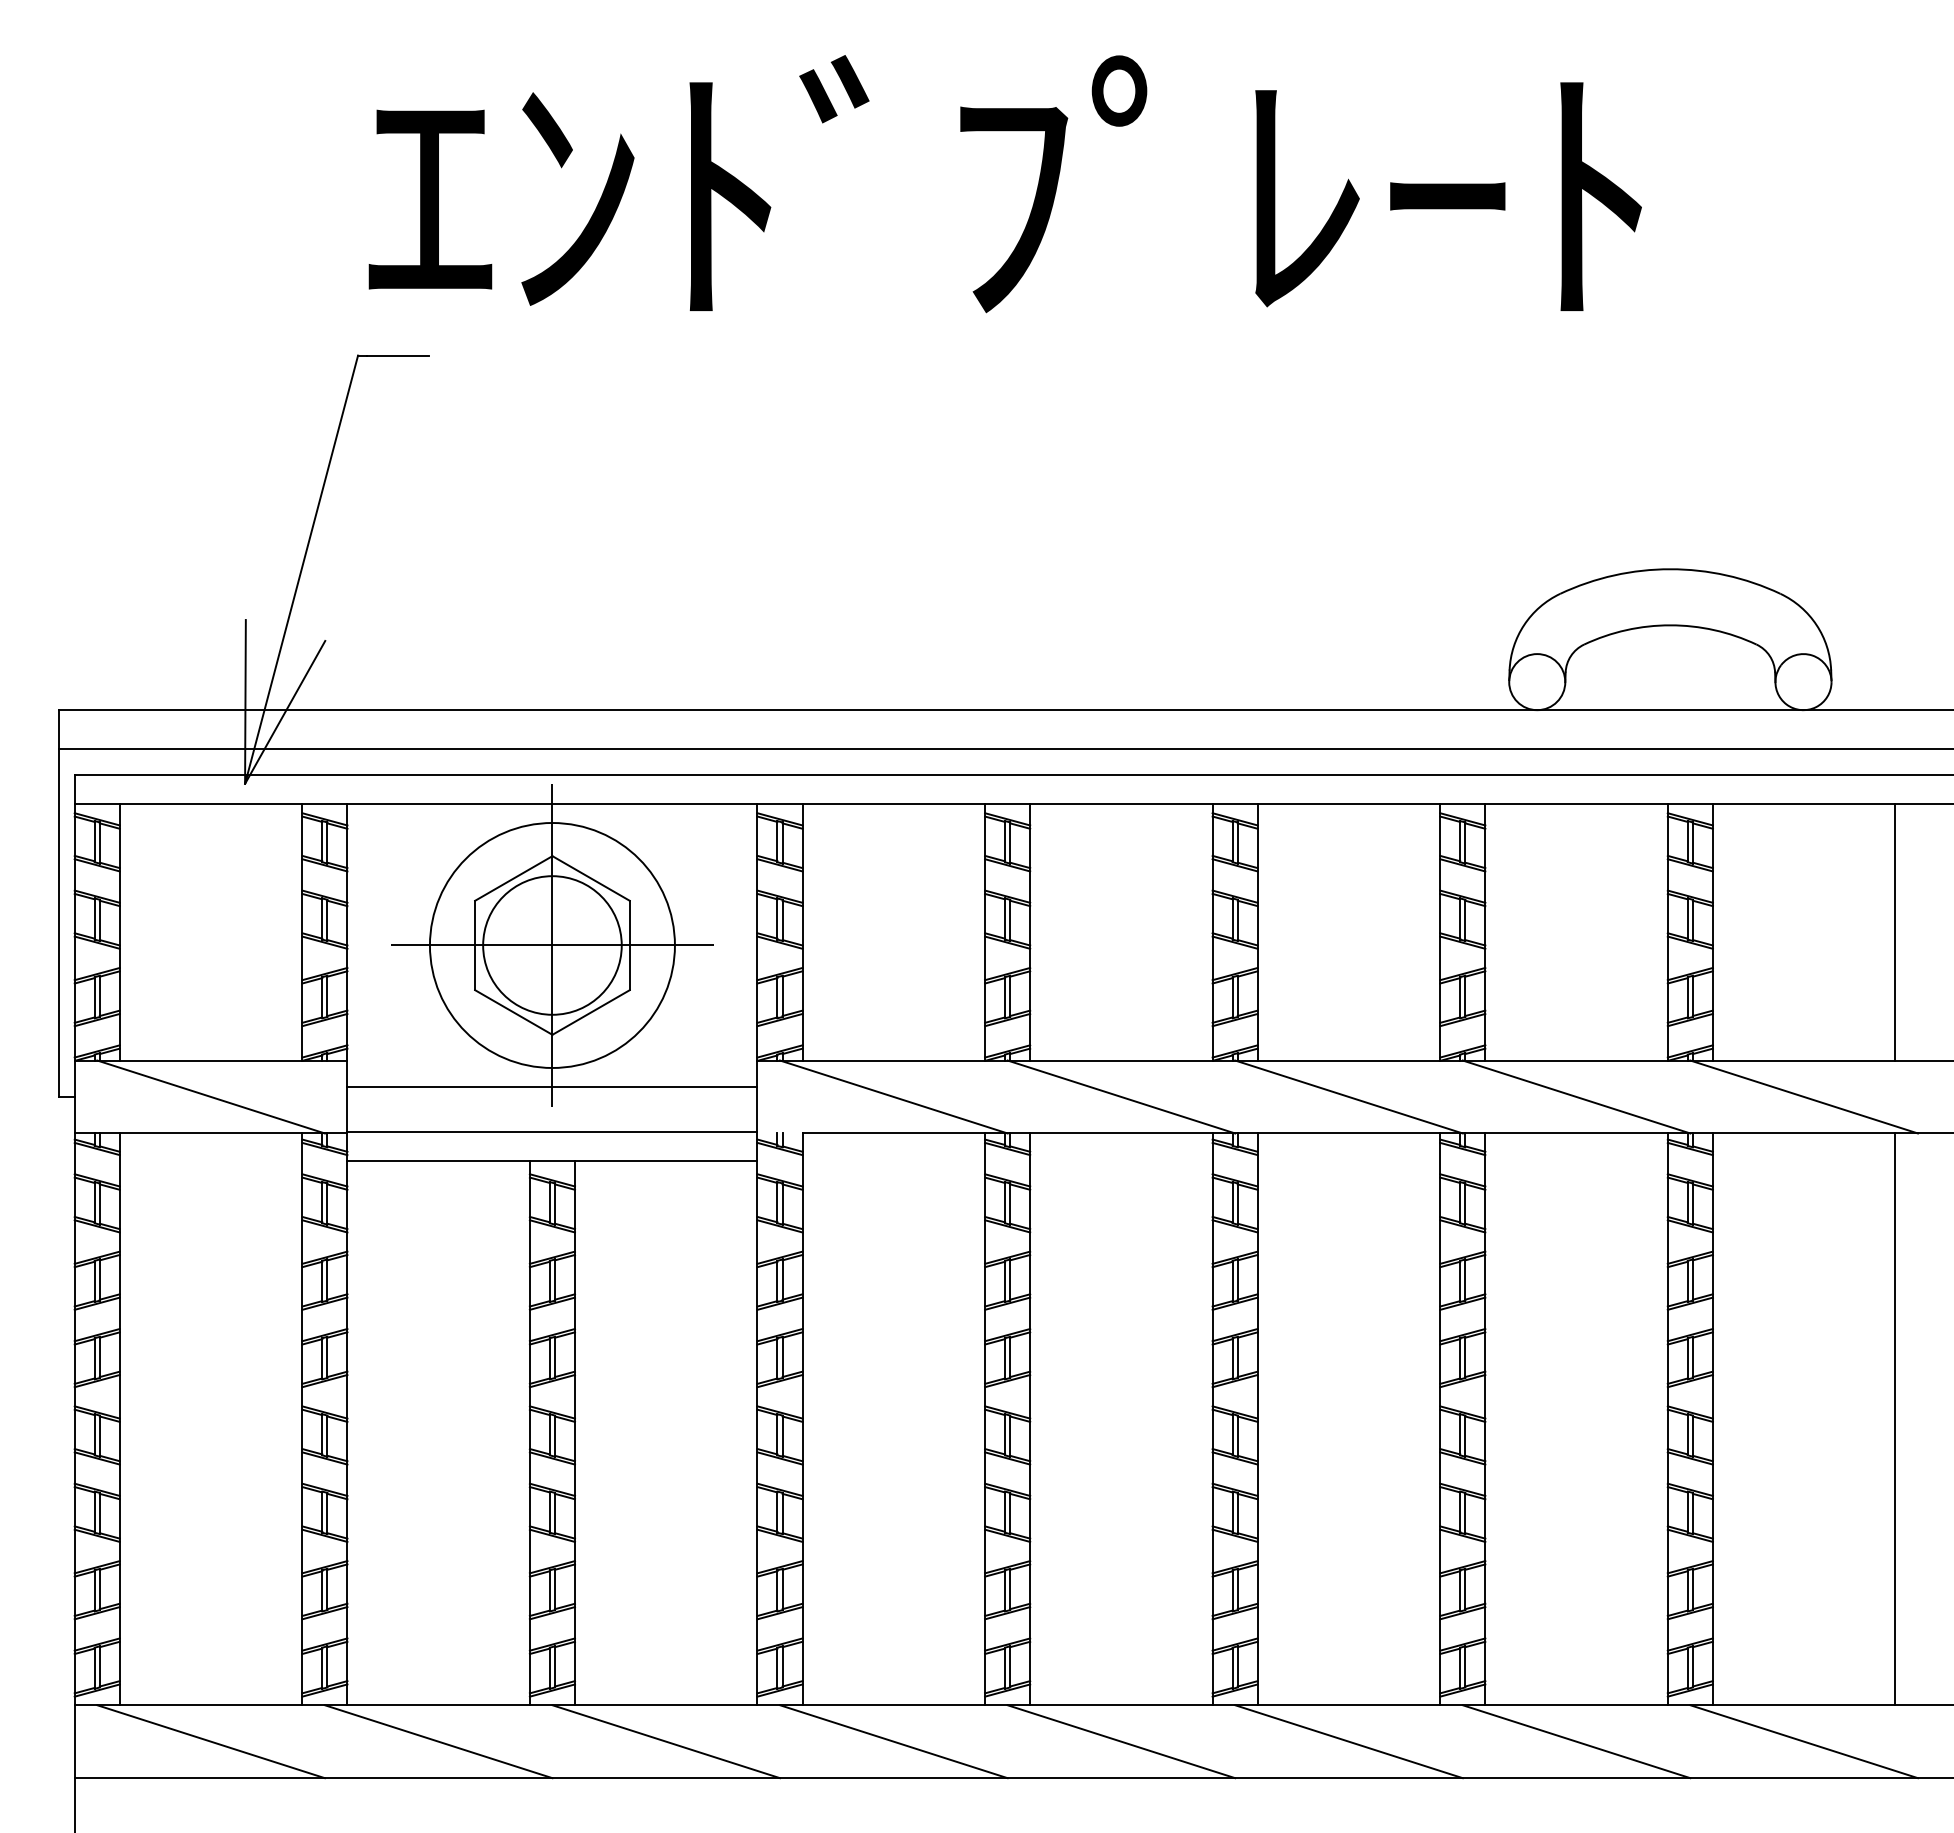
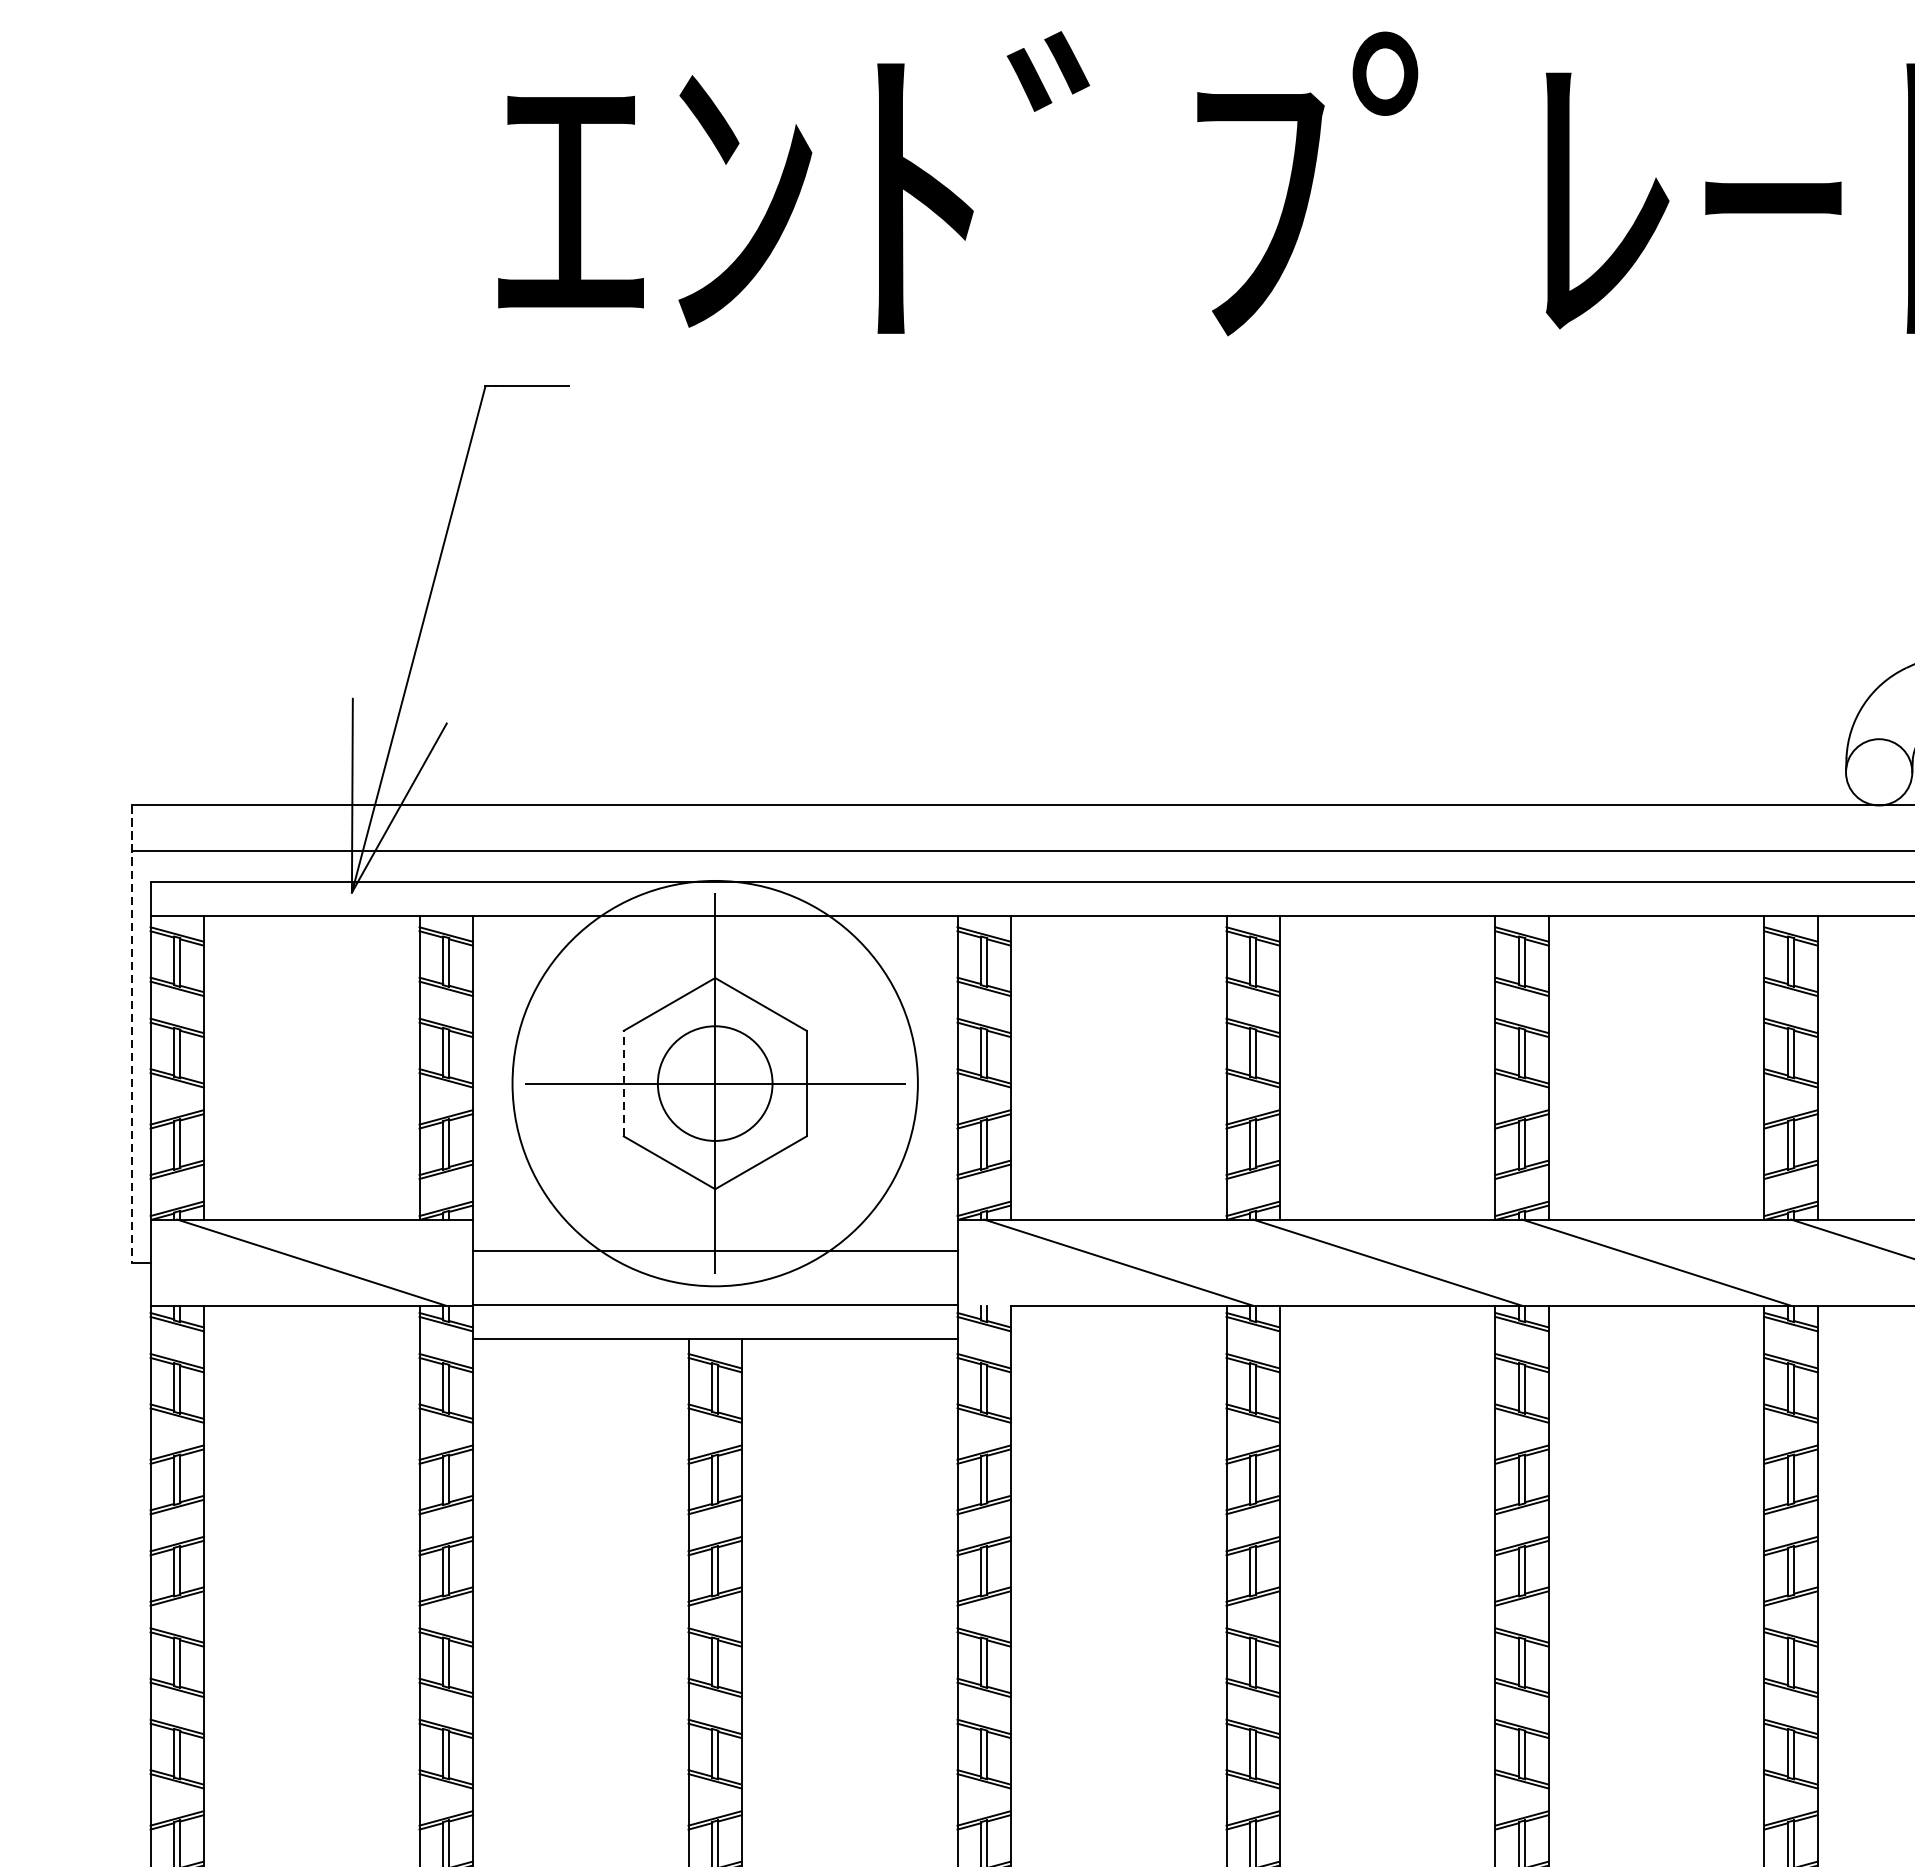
line: (58, 904) -> (131, 1035), solid -> dashed
line: (475, 945) -> (624, 1083), solid -> dashed
circle: (551, 945) -> (714, 1083), size x1.4
circle: (552, 945) -> (715, 1083), size x0.7

